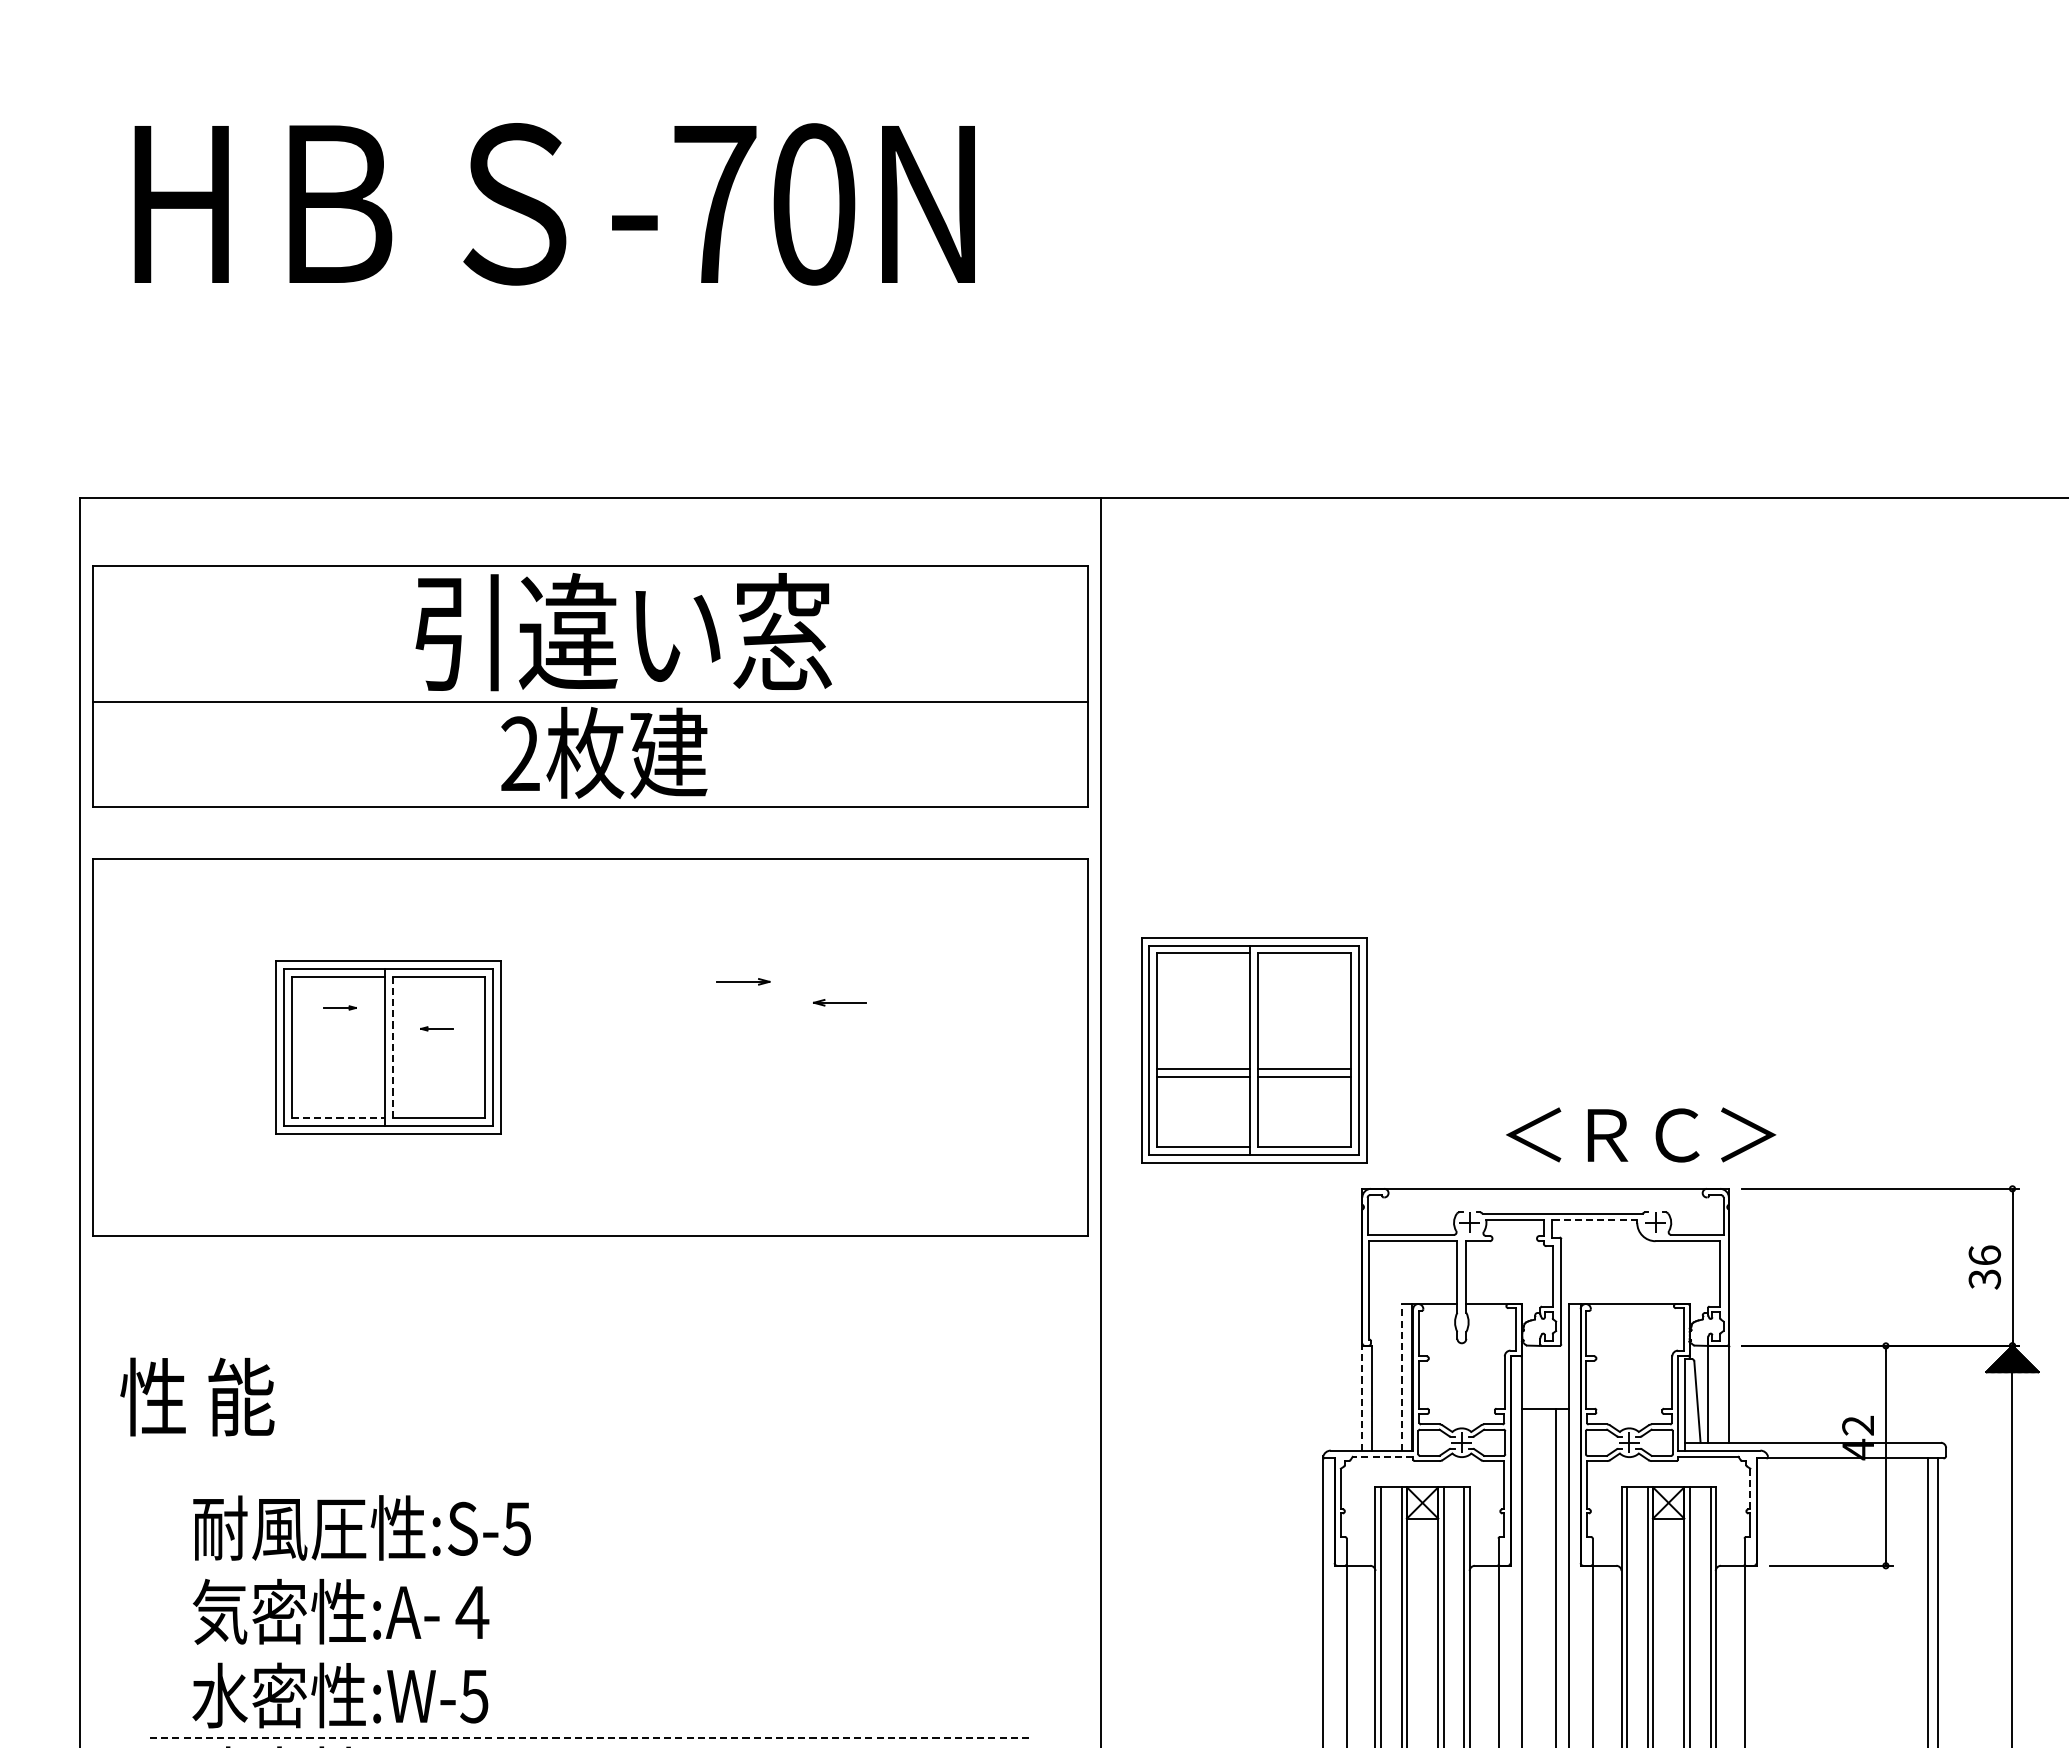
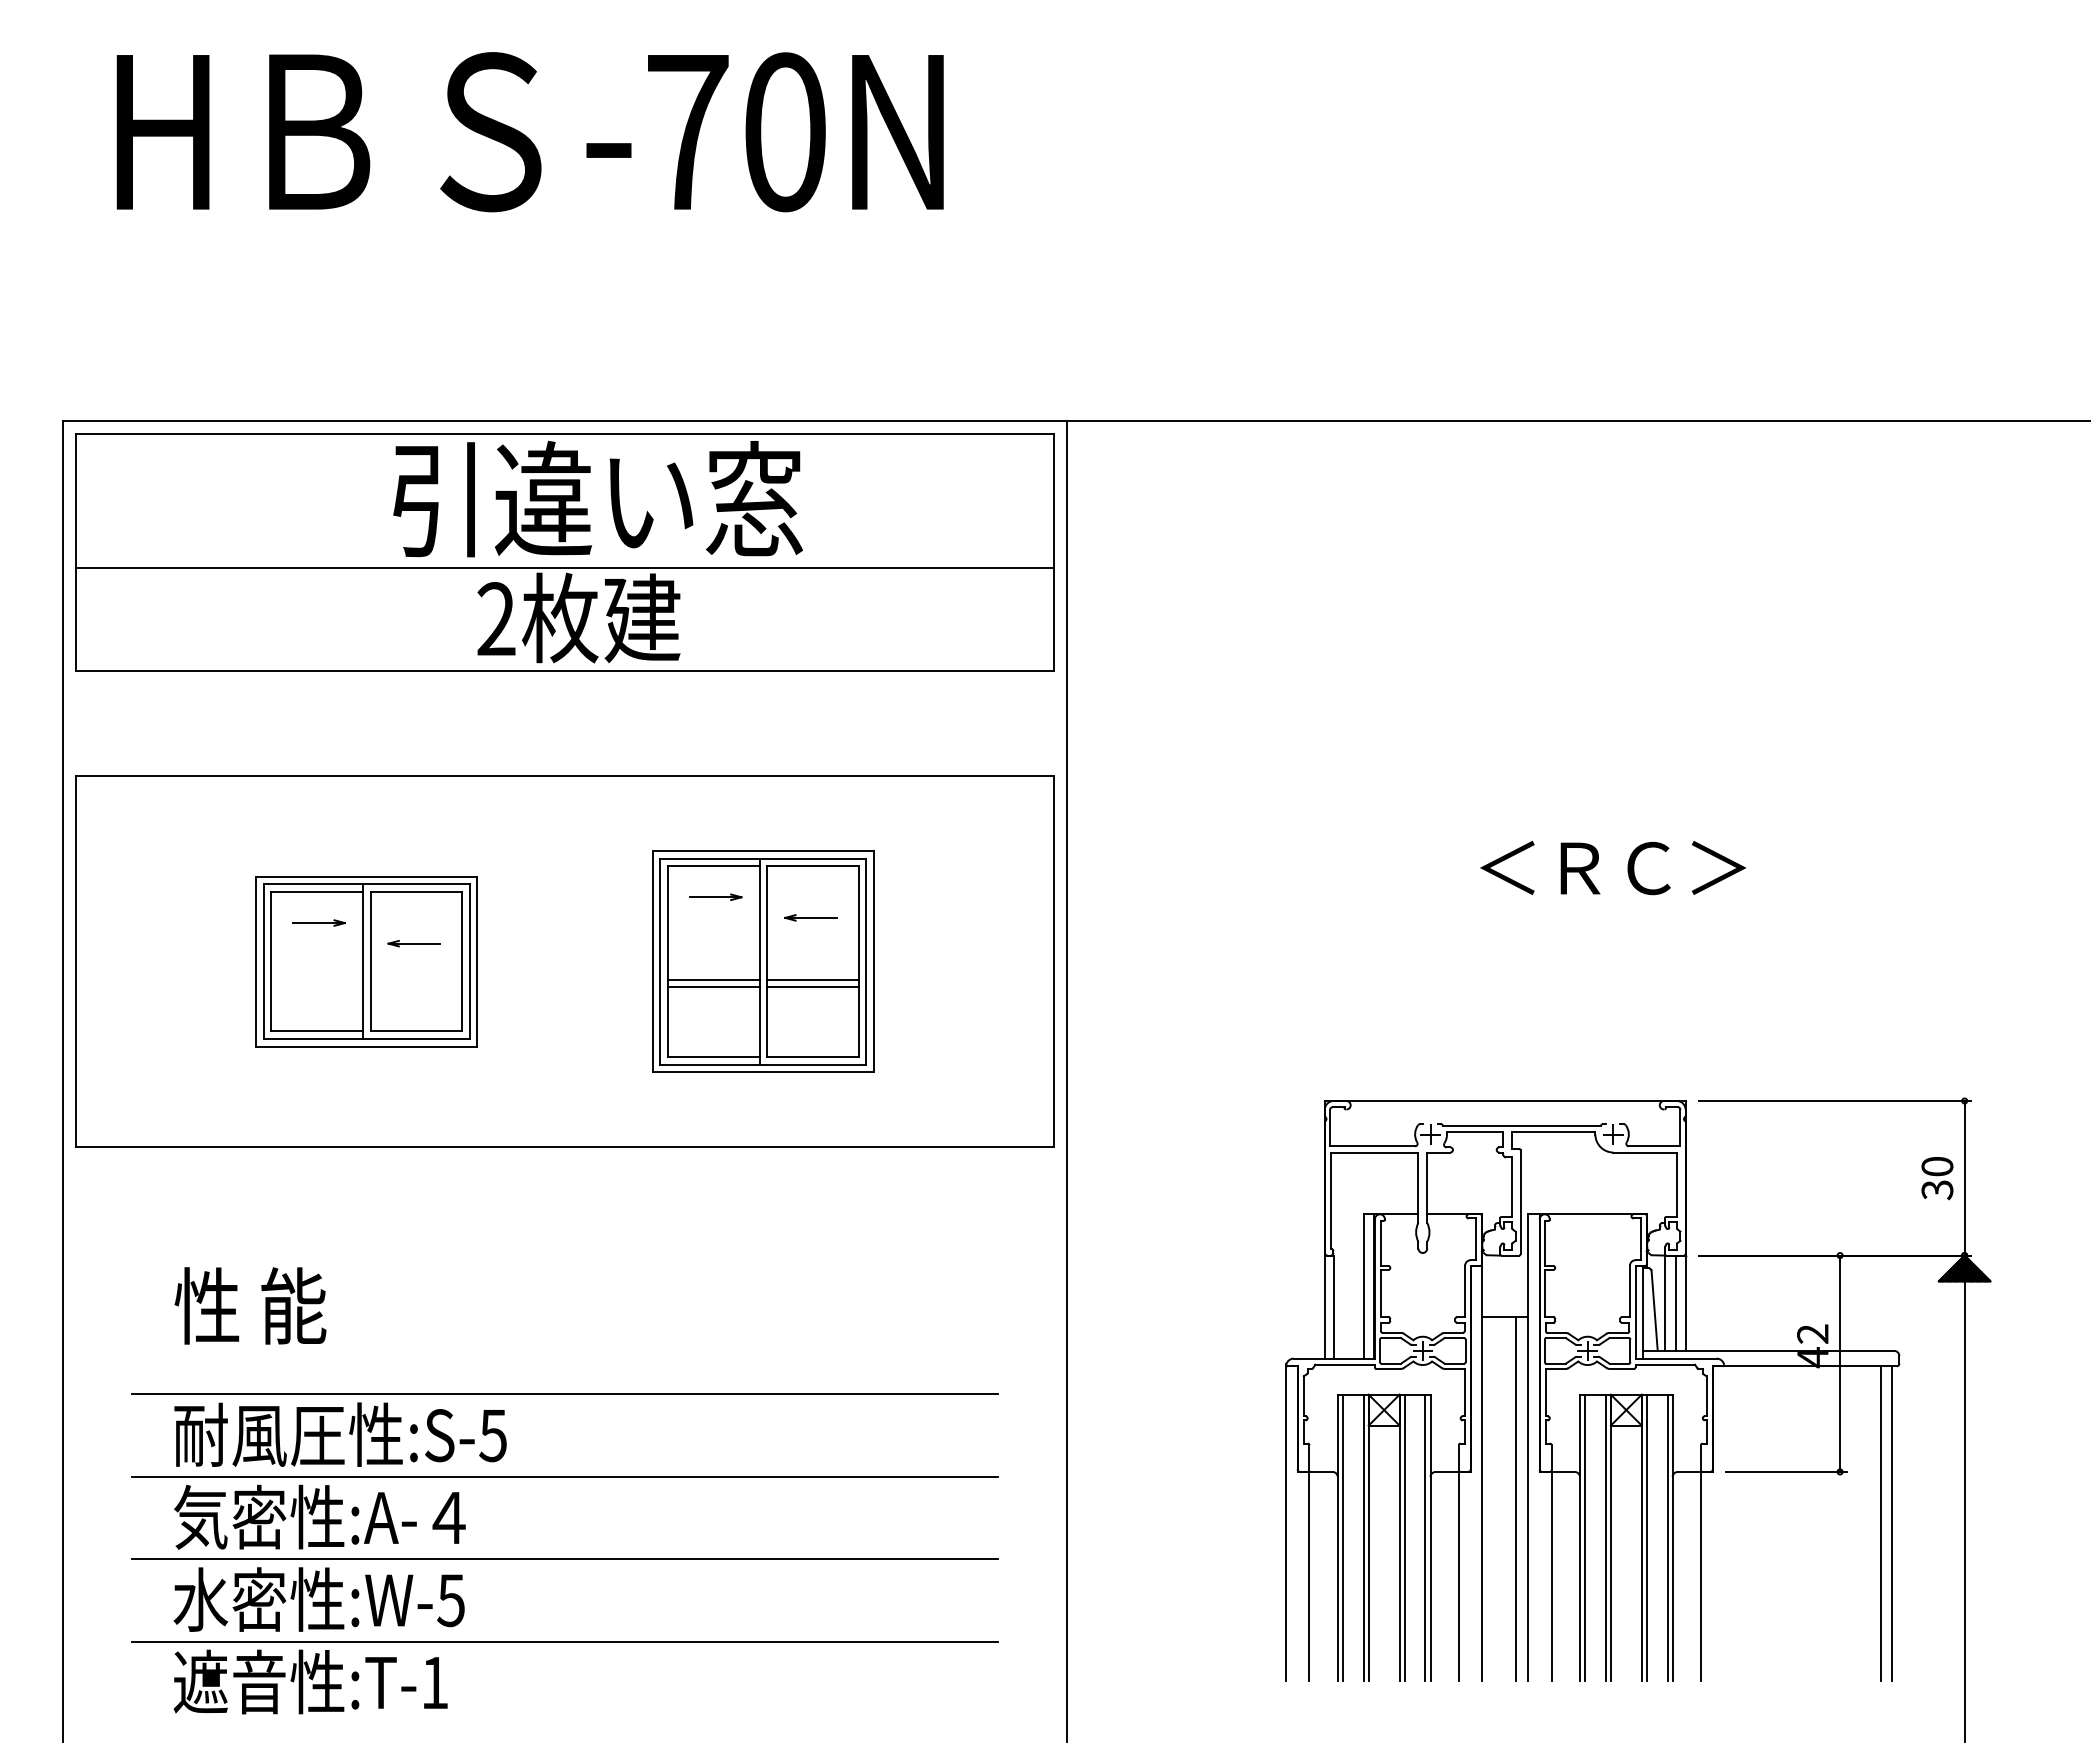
part: (589, 686) -> (564, 552), moved
part: (339, 1007) -> (318, 922), size x1.67
part: (436, 1028) -> (413, 943), size x1.67
line: (392, 1047) -> (370, 961), dashed -> solid
part: (1254, 1050) -> (763, 961), moved
line: (338, 1118) -> (317, 1031), dashed -> solid
text: (1641, 1135) -> (1613, 868), moved
line: (1594, 1219) -> (1553, 1131), dashed -> solid
text: (1984, 1255) -> (1937, 1166), 36 -> 30
line: (1401, 1376) -> (1363, 1285), dashed -> solid
line: (1719, 1393) -> (1676, 1302), added
text: (197, 1396) -> (250, 1305), moved
line: (1361, 1396) -> (1324, 1305), dashed -> solid
line: (1383, 1456) -> (1345, 1364), dashed -> solid
line: (589, 1486) -> (564, 1393), added
line: (1750, 1489) -> (1706, 1396), dashed -> solid
line: (589, 1570) -> (564, 1476), added
line: (589, 1654) -> (564, 1559), added
line: (590, 1738) -> (565, 1641), dashed -> solid

